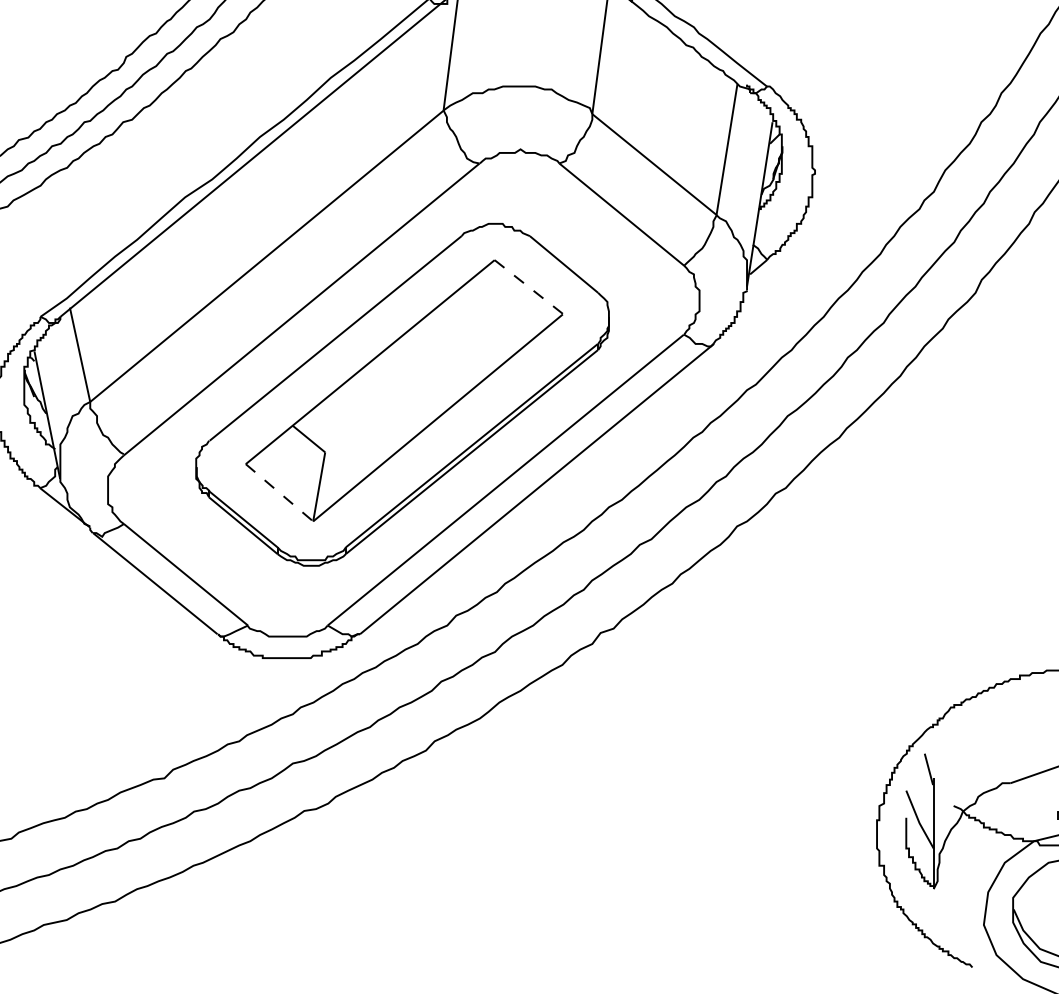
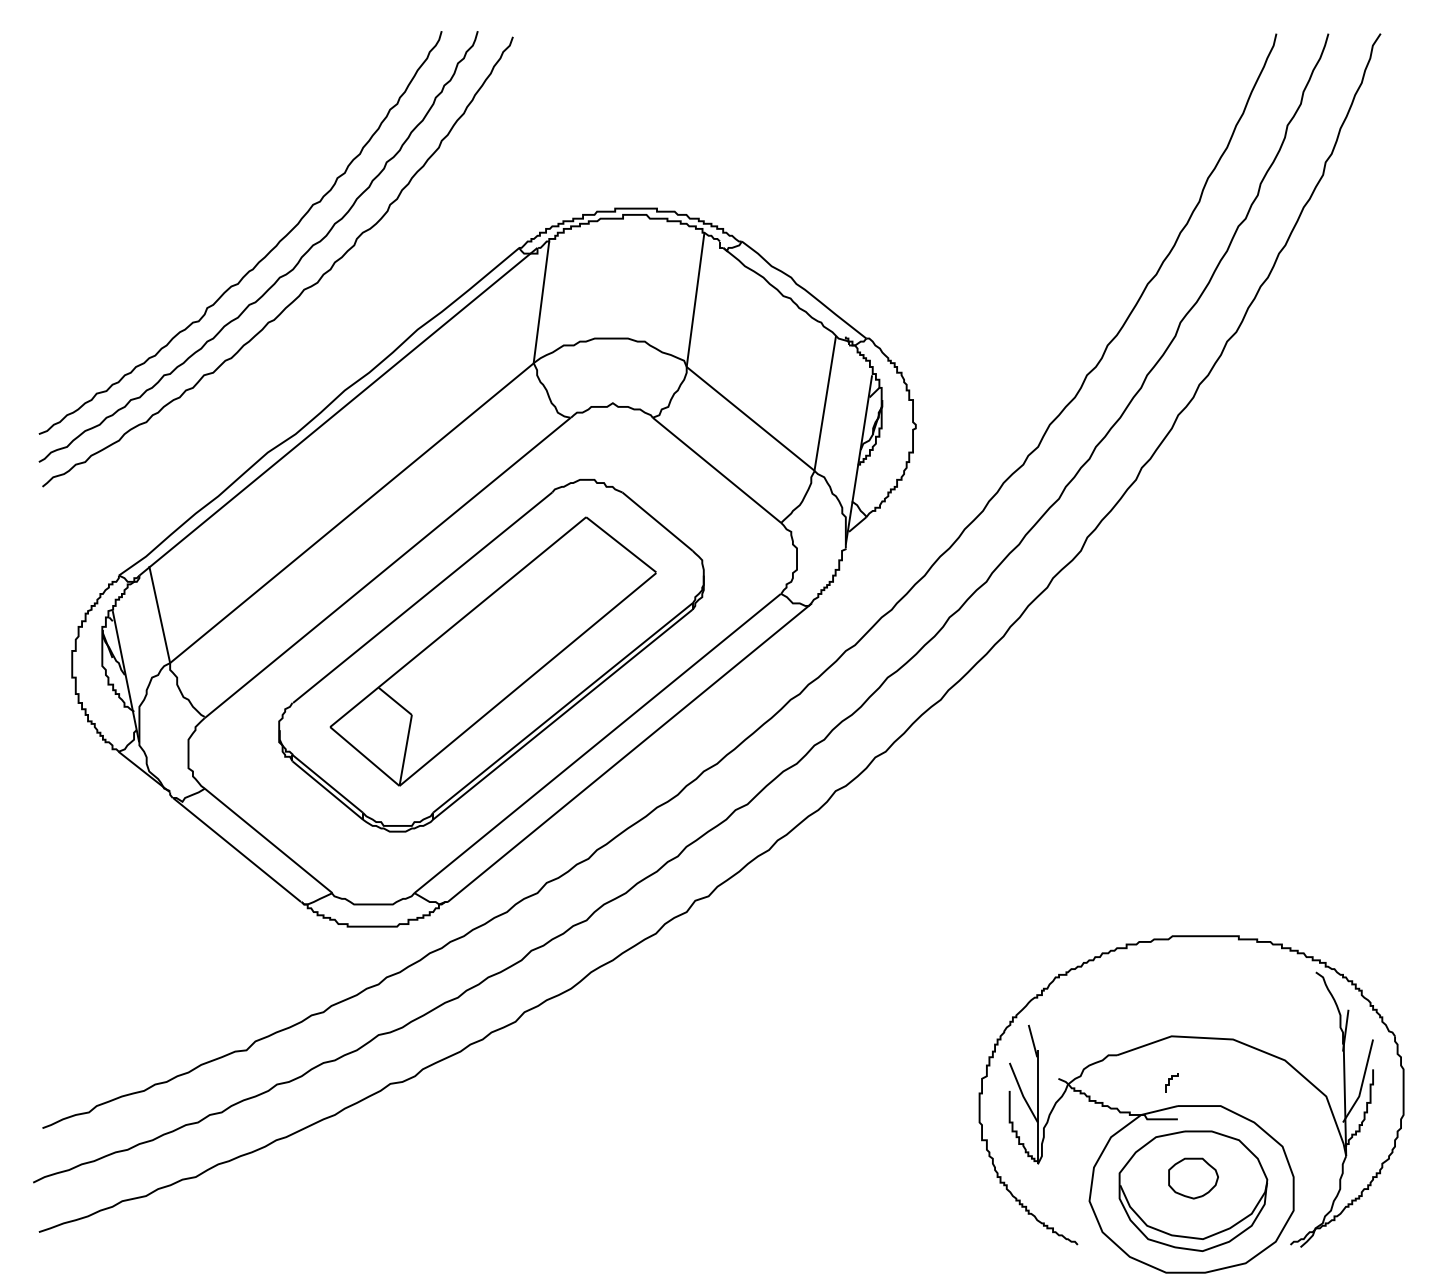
line: (528, 286) -> (621, 544), dashed -> solid
line: (279, 492) -> (364, 756), dashed -> solid

